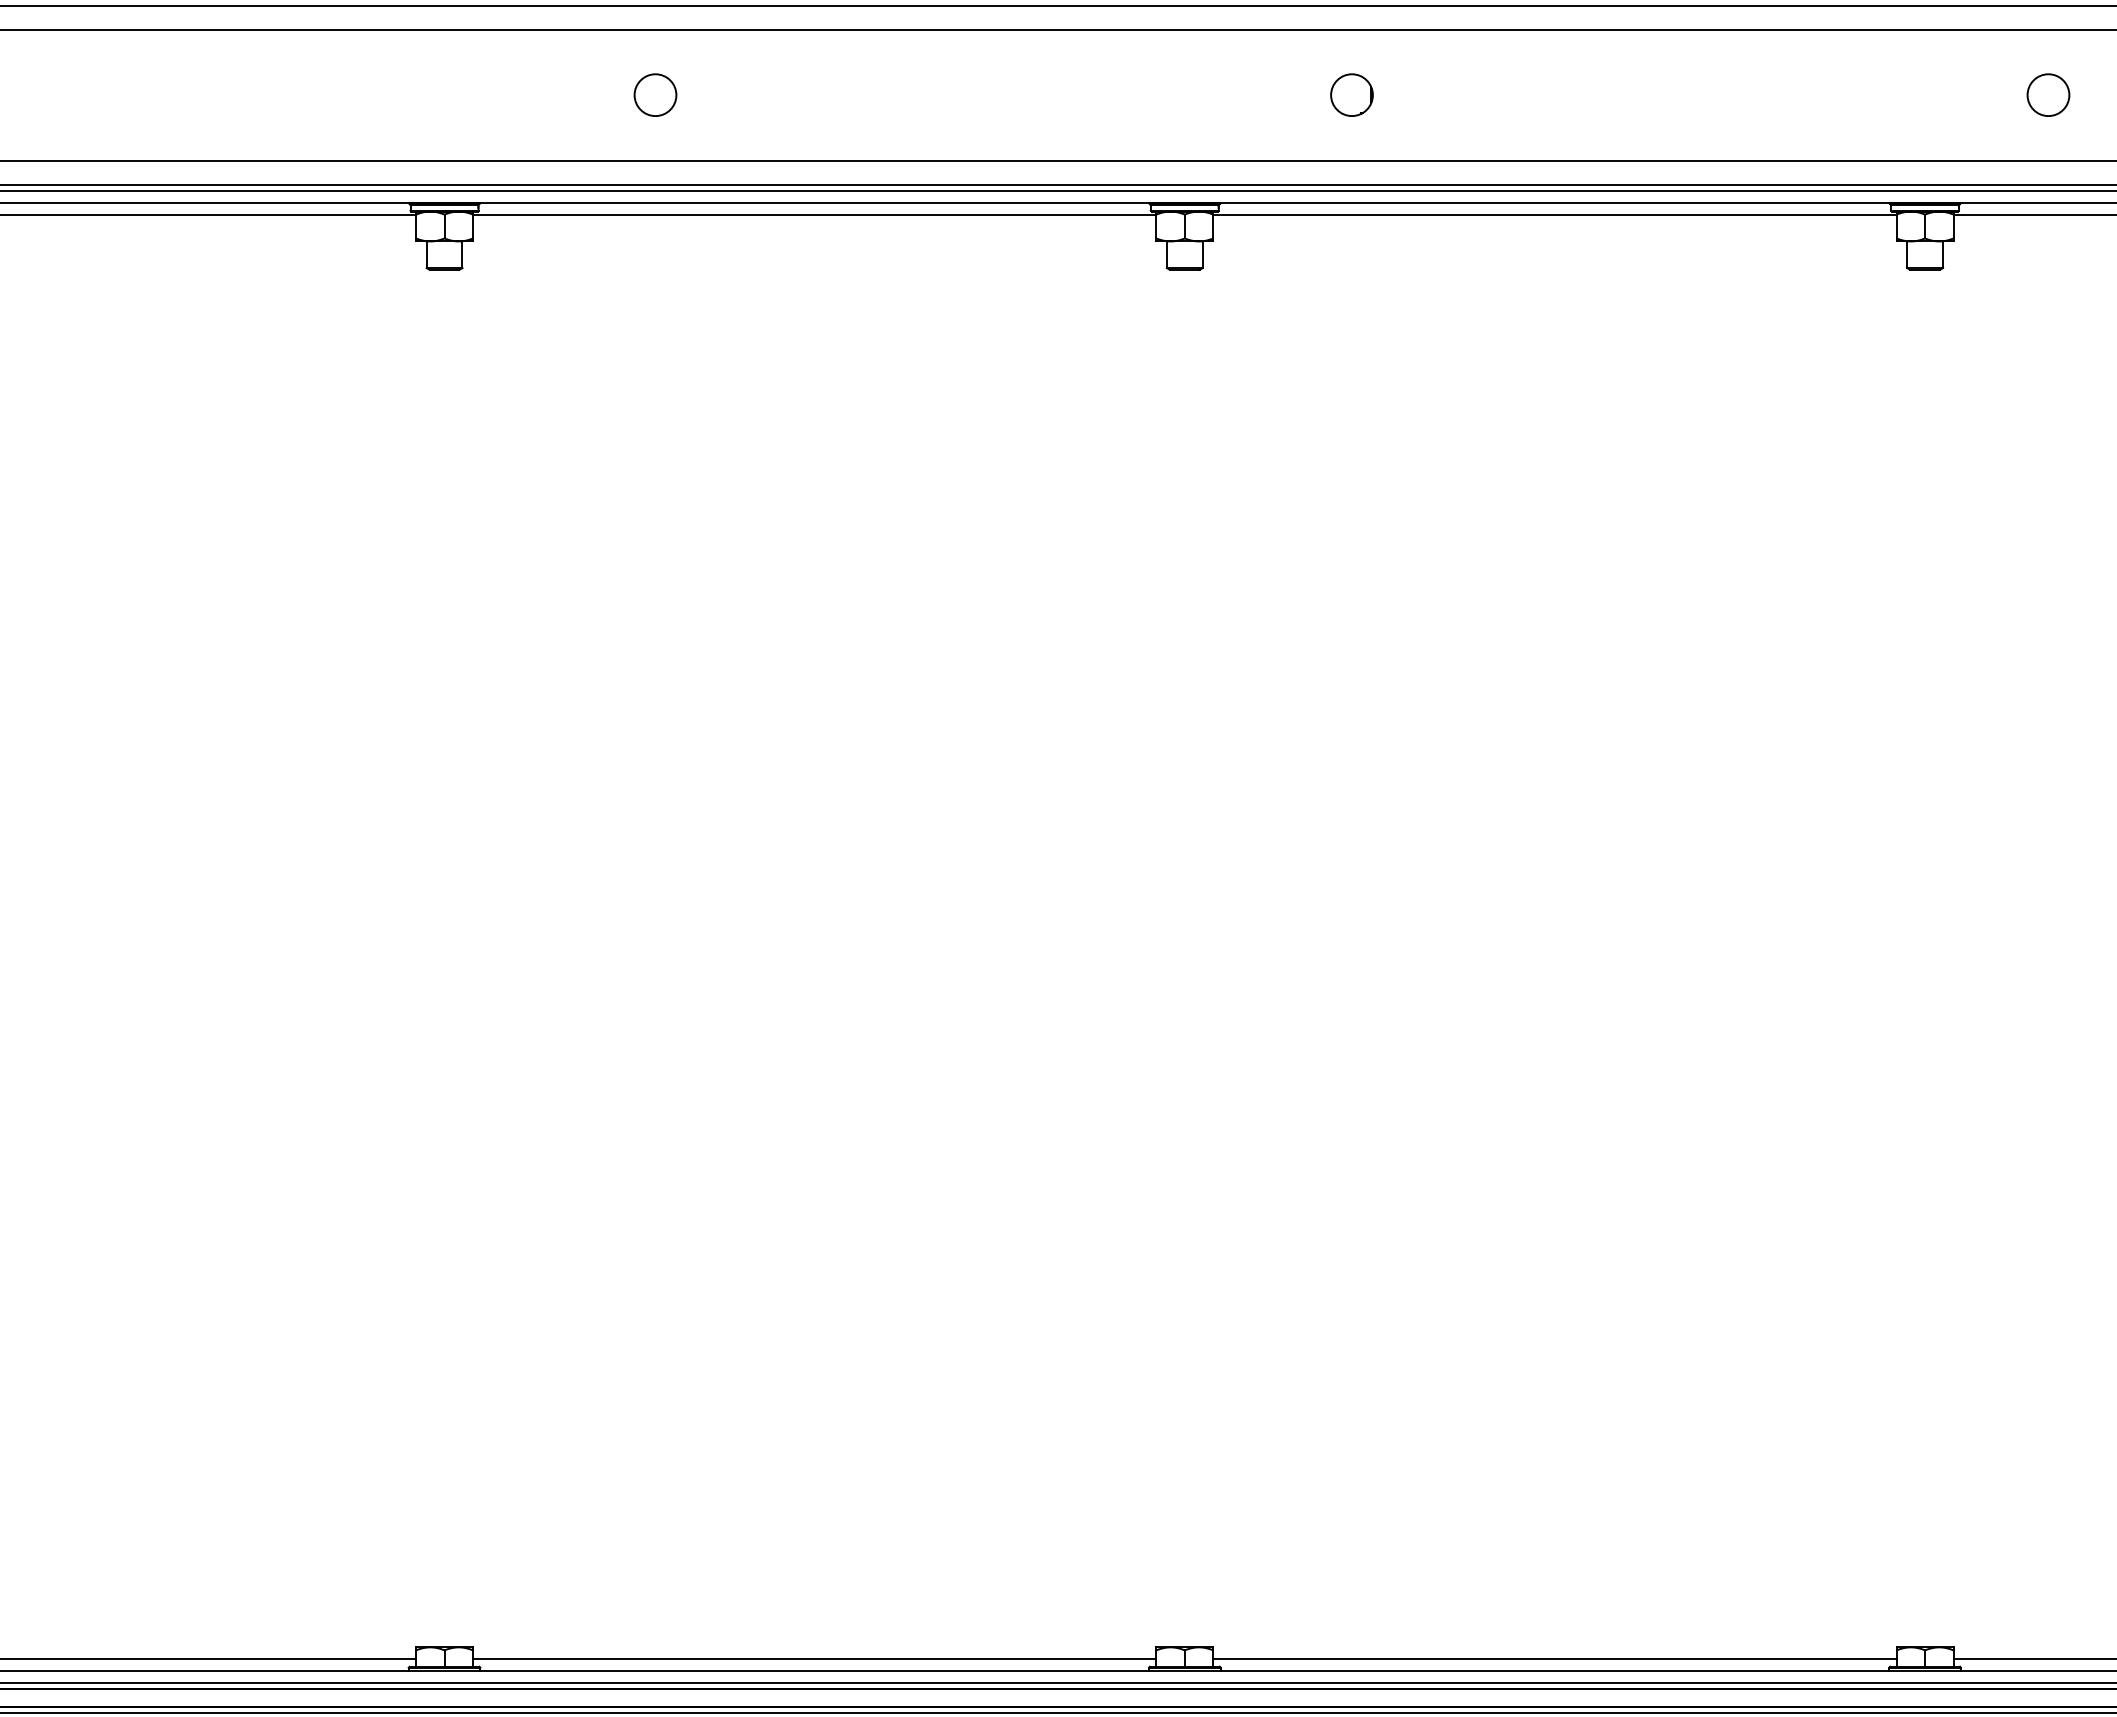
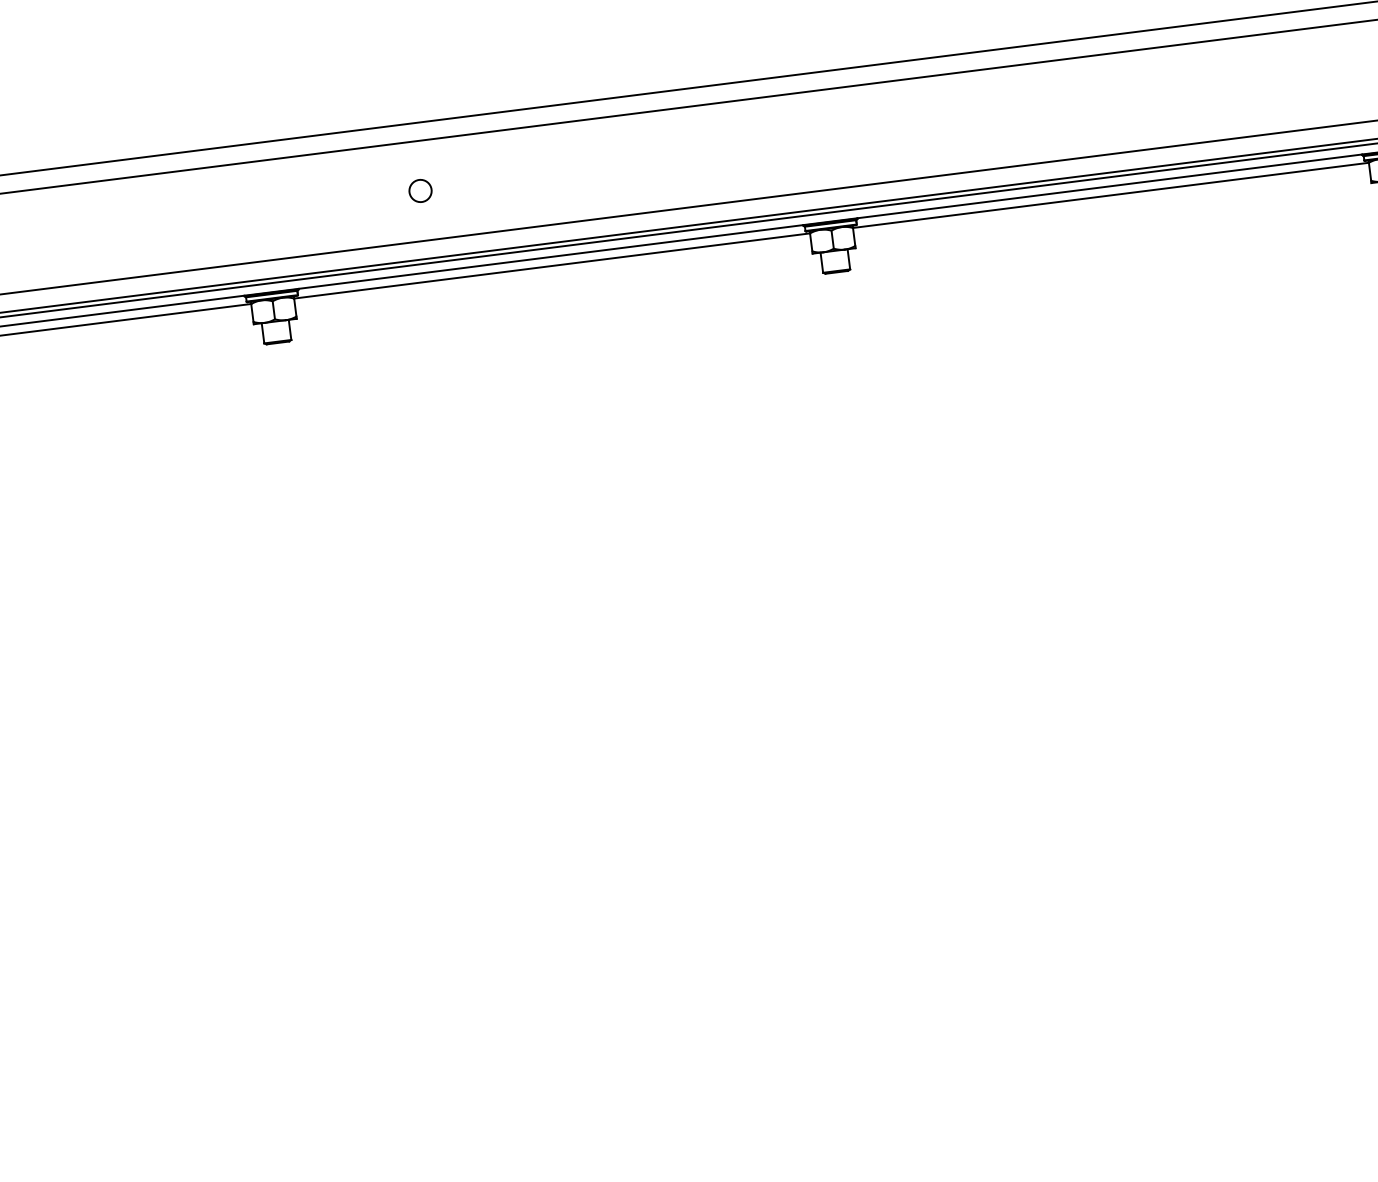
circle: (655, 94) -> (420, 190), size x0.7
circle: (1351, 94) -> (945, 124), removed

